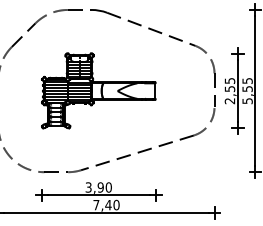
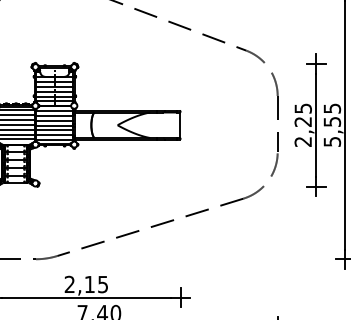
text: (229, 88) -> (302, 120), 2,55 -> 2,25
text: (98, 187) -> (86, 284), 3,90 -> 2,15

